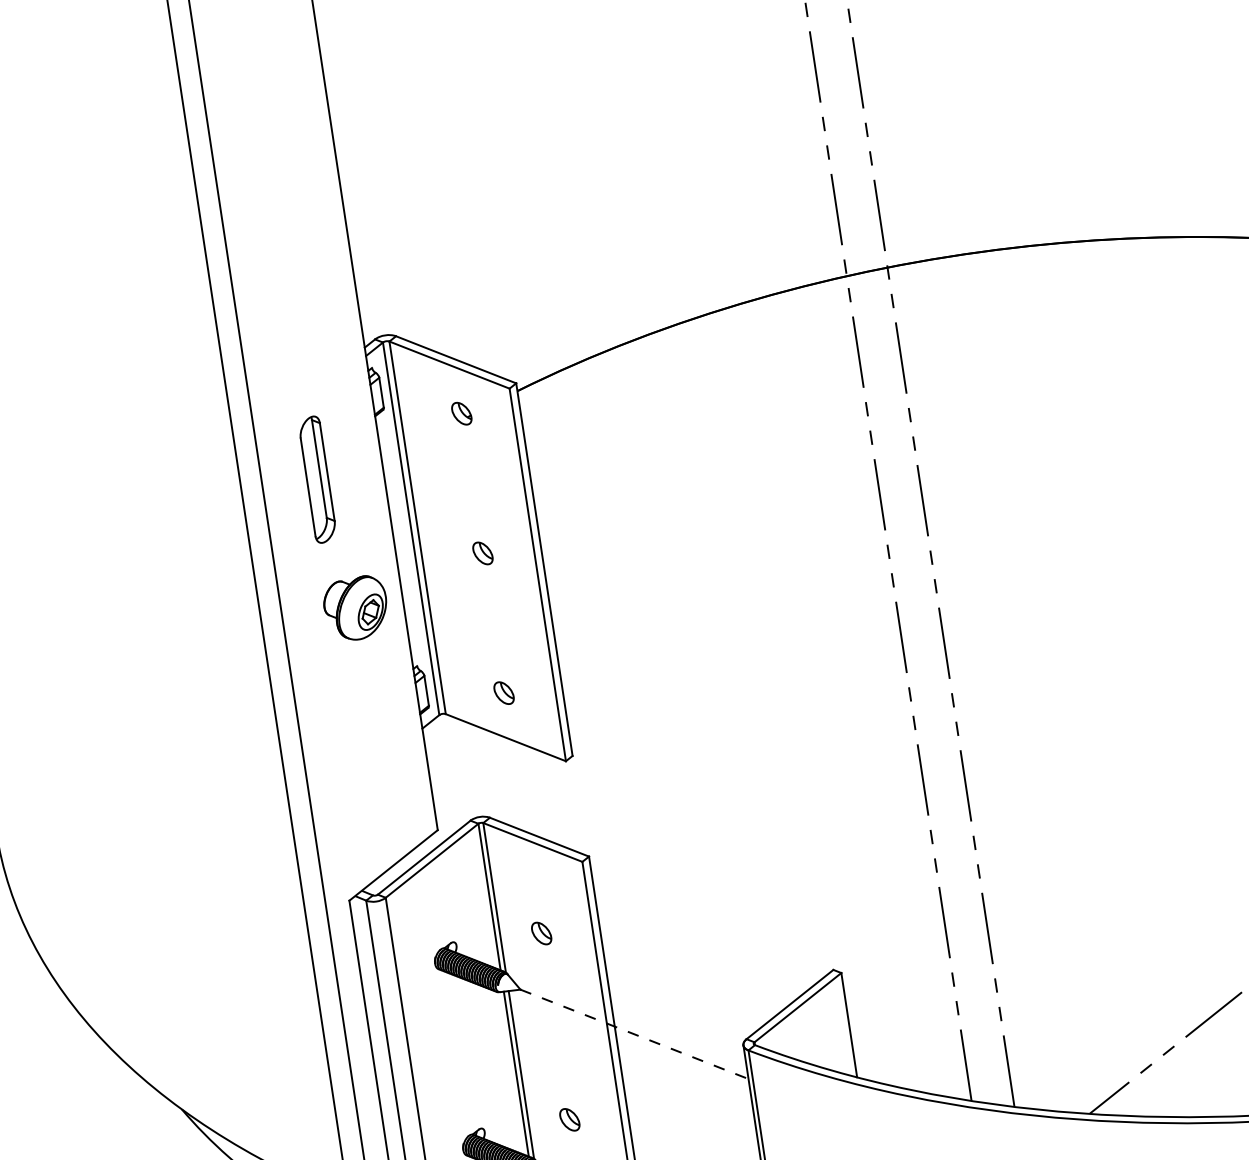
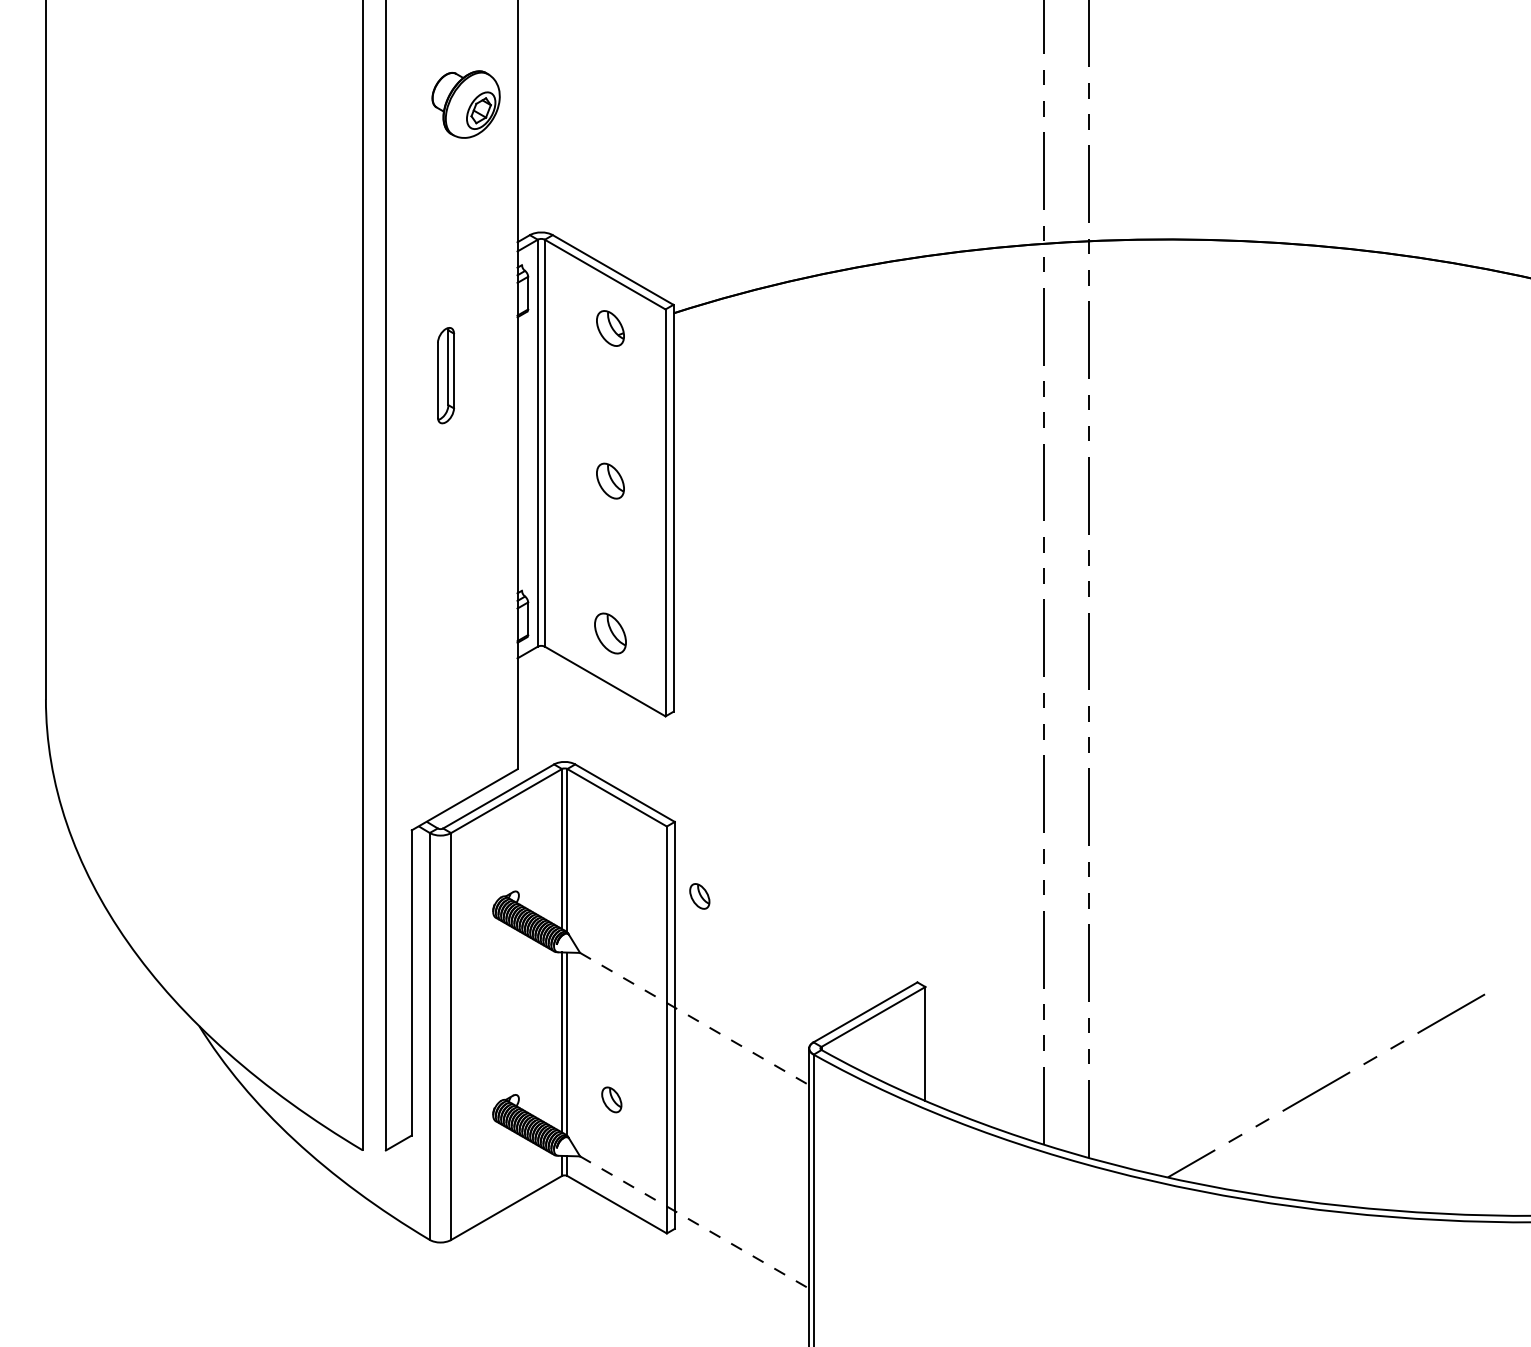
part: (461, 413) -> (610, 328), size x1.4
part: (317, 479) -> (445, 375), size x0.7
part: (482, 552) -> (610, 480), size x1.4
part: (355, 608) -> (465, 104), moved
part: (504, 692) -> (610, 633), size x1.6
part: (541, 933) -> (699, 896), moved

